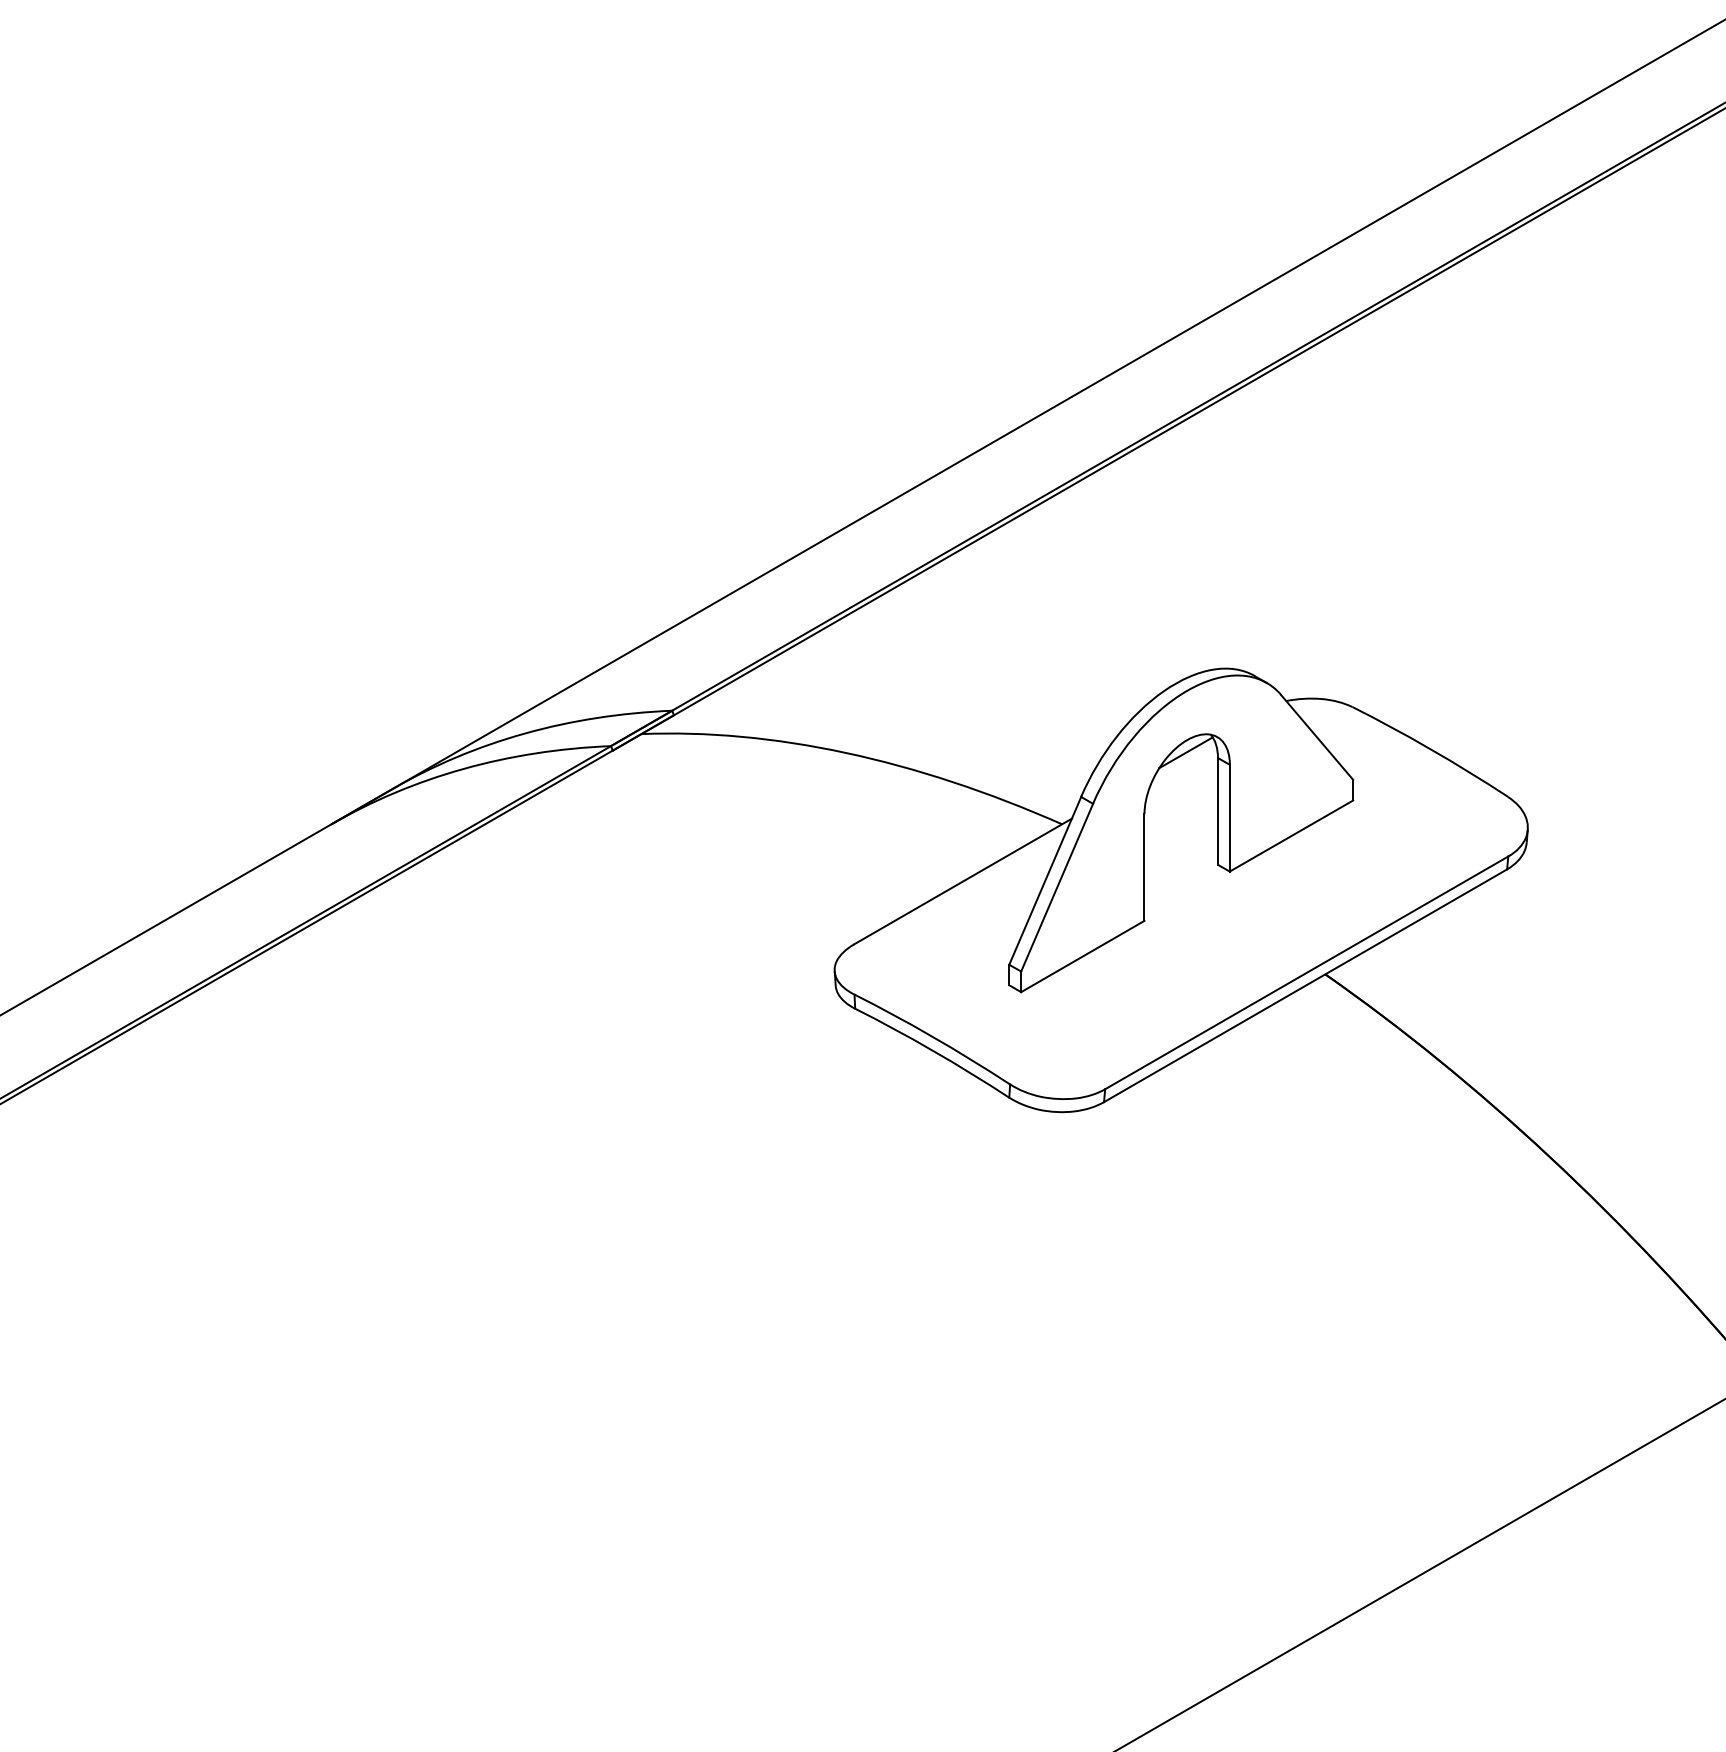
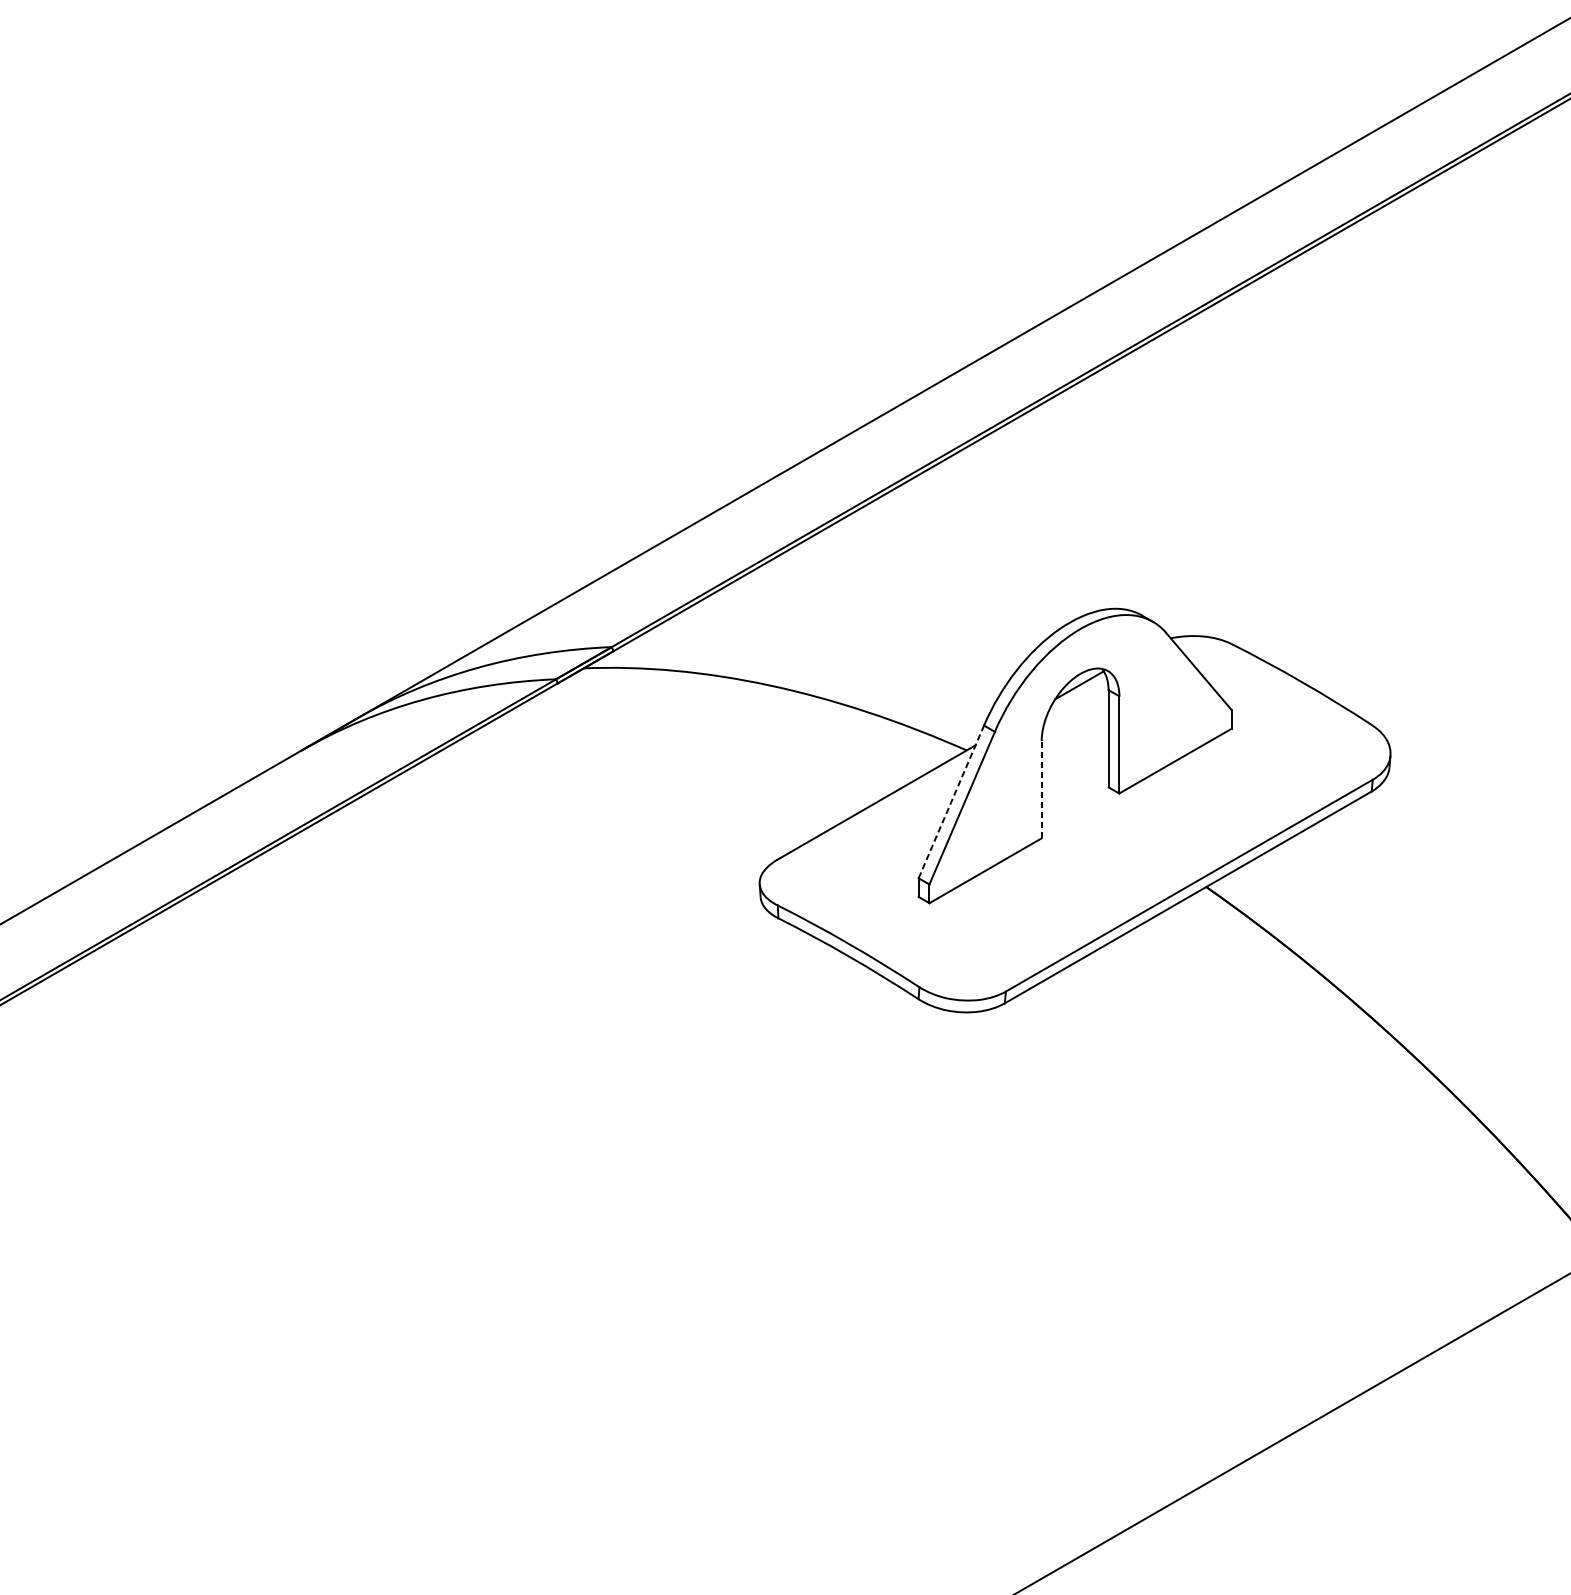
line: (1144, 866) -> (1041, 788), solid -> dashed
line: (1045, 880) -> (951, 801), solid -> dashed

